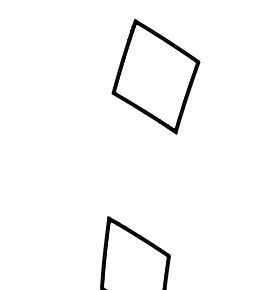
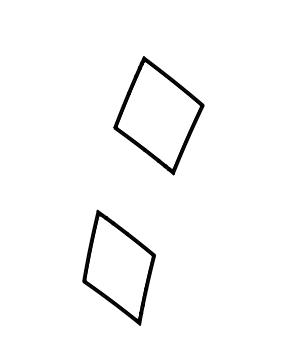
part: (155, 76) -> (158, 115), moved

